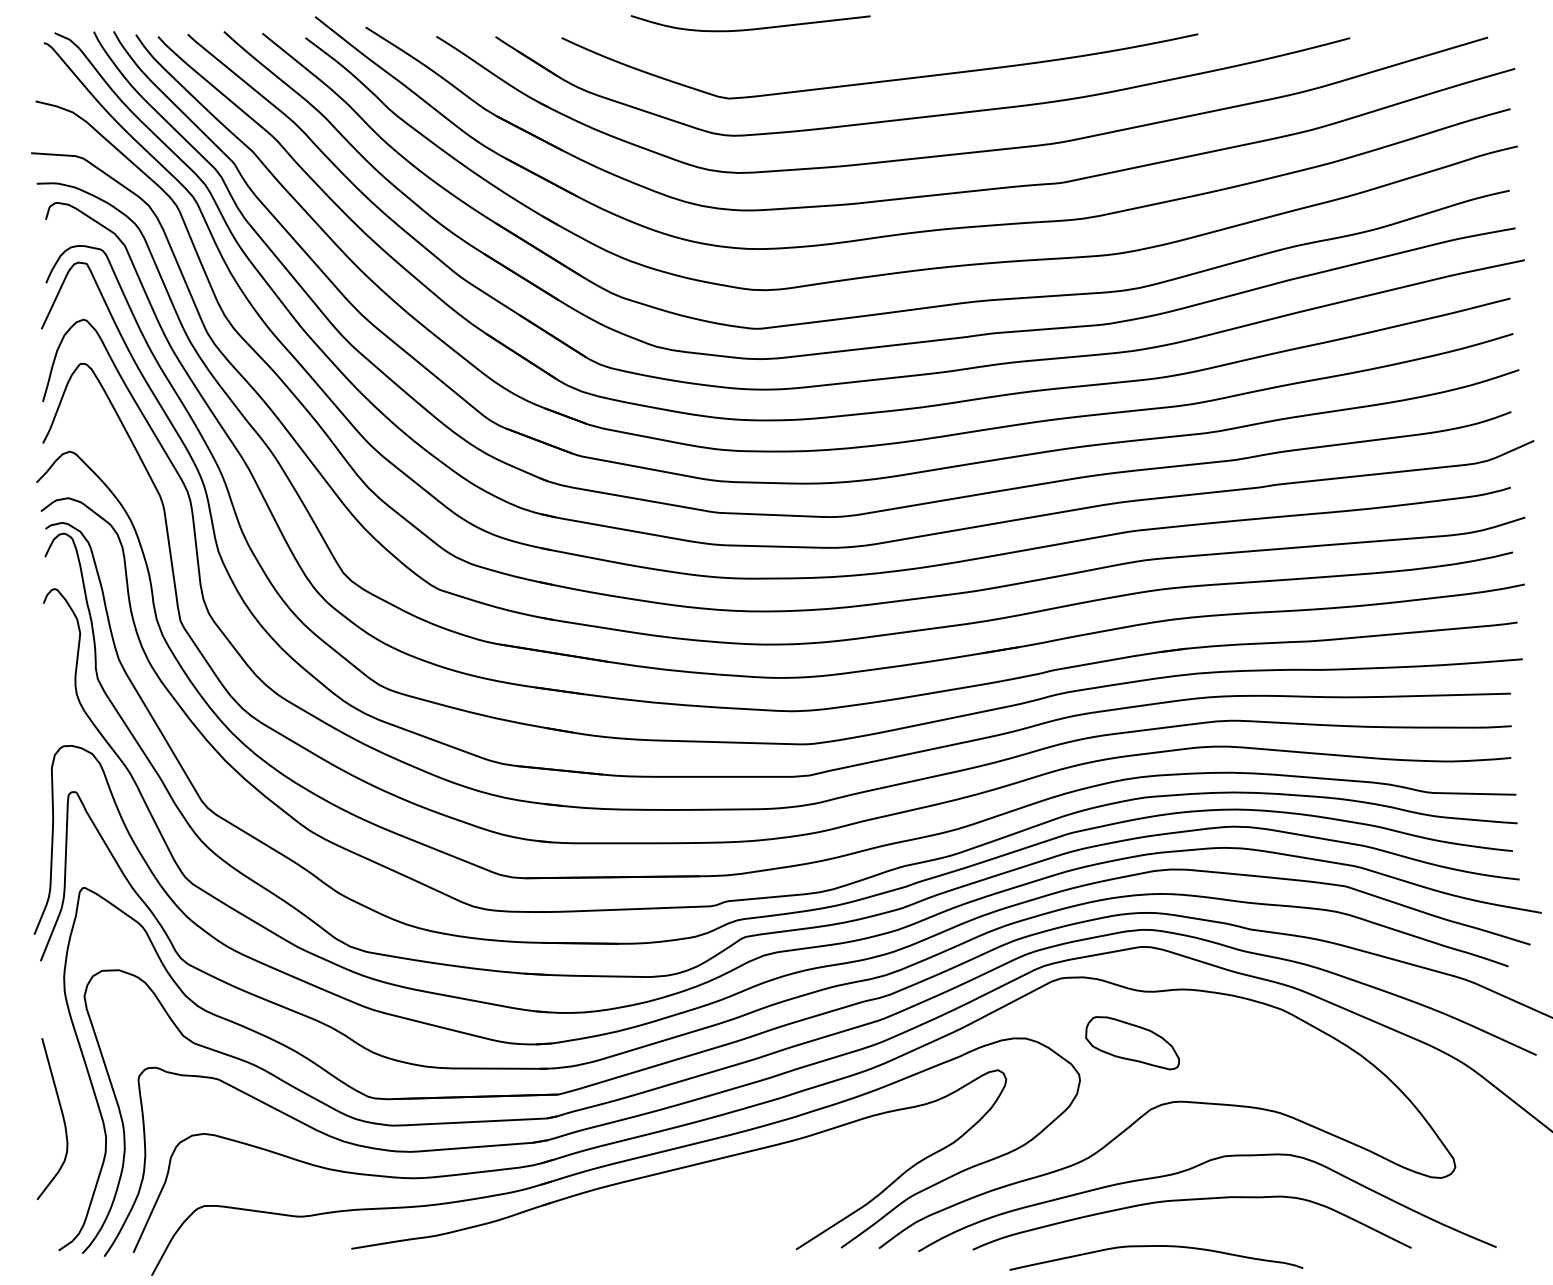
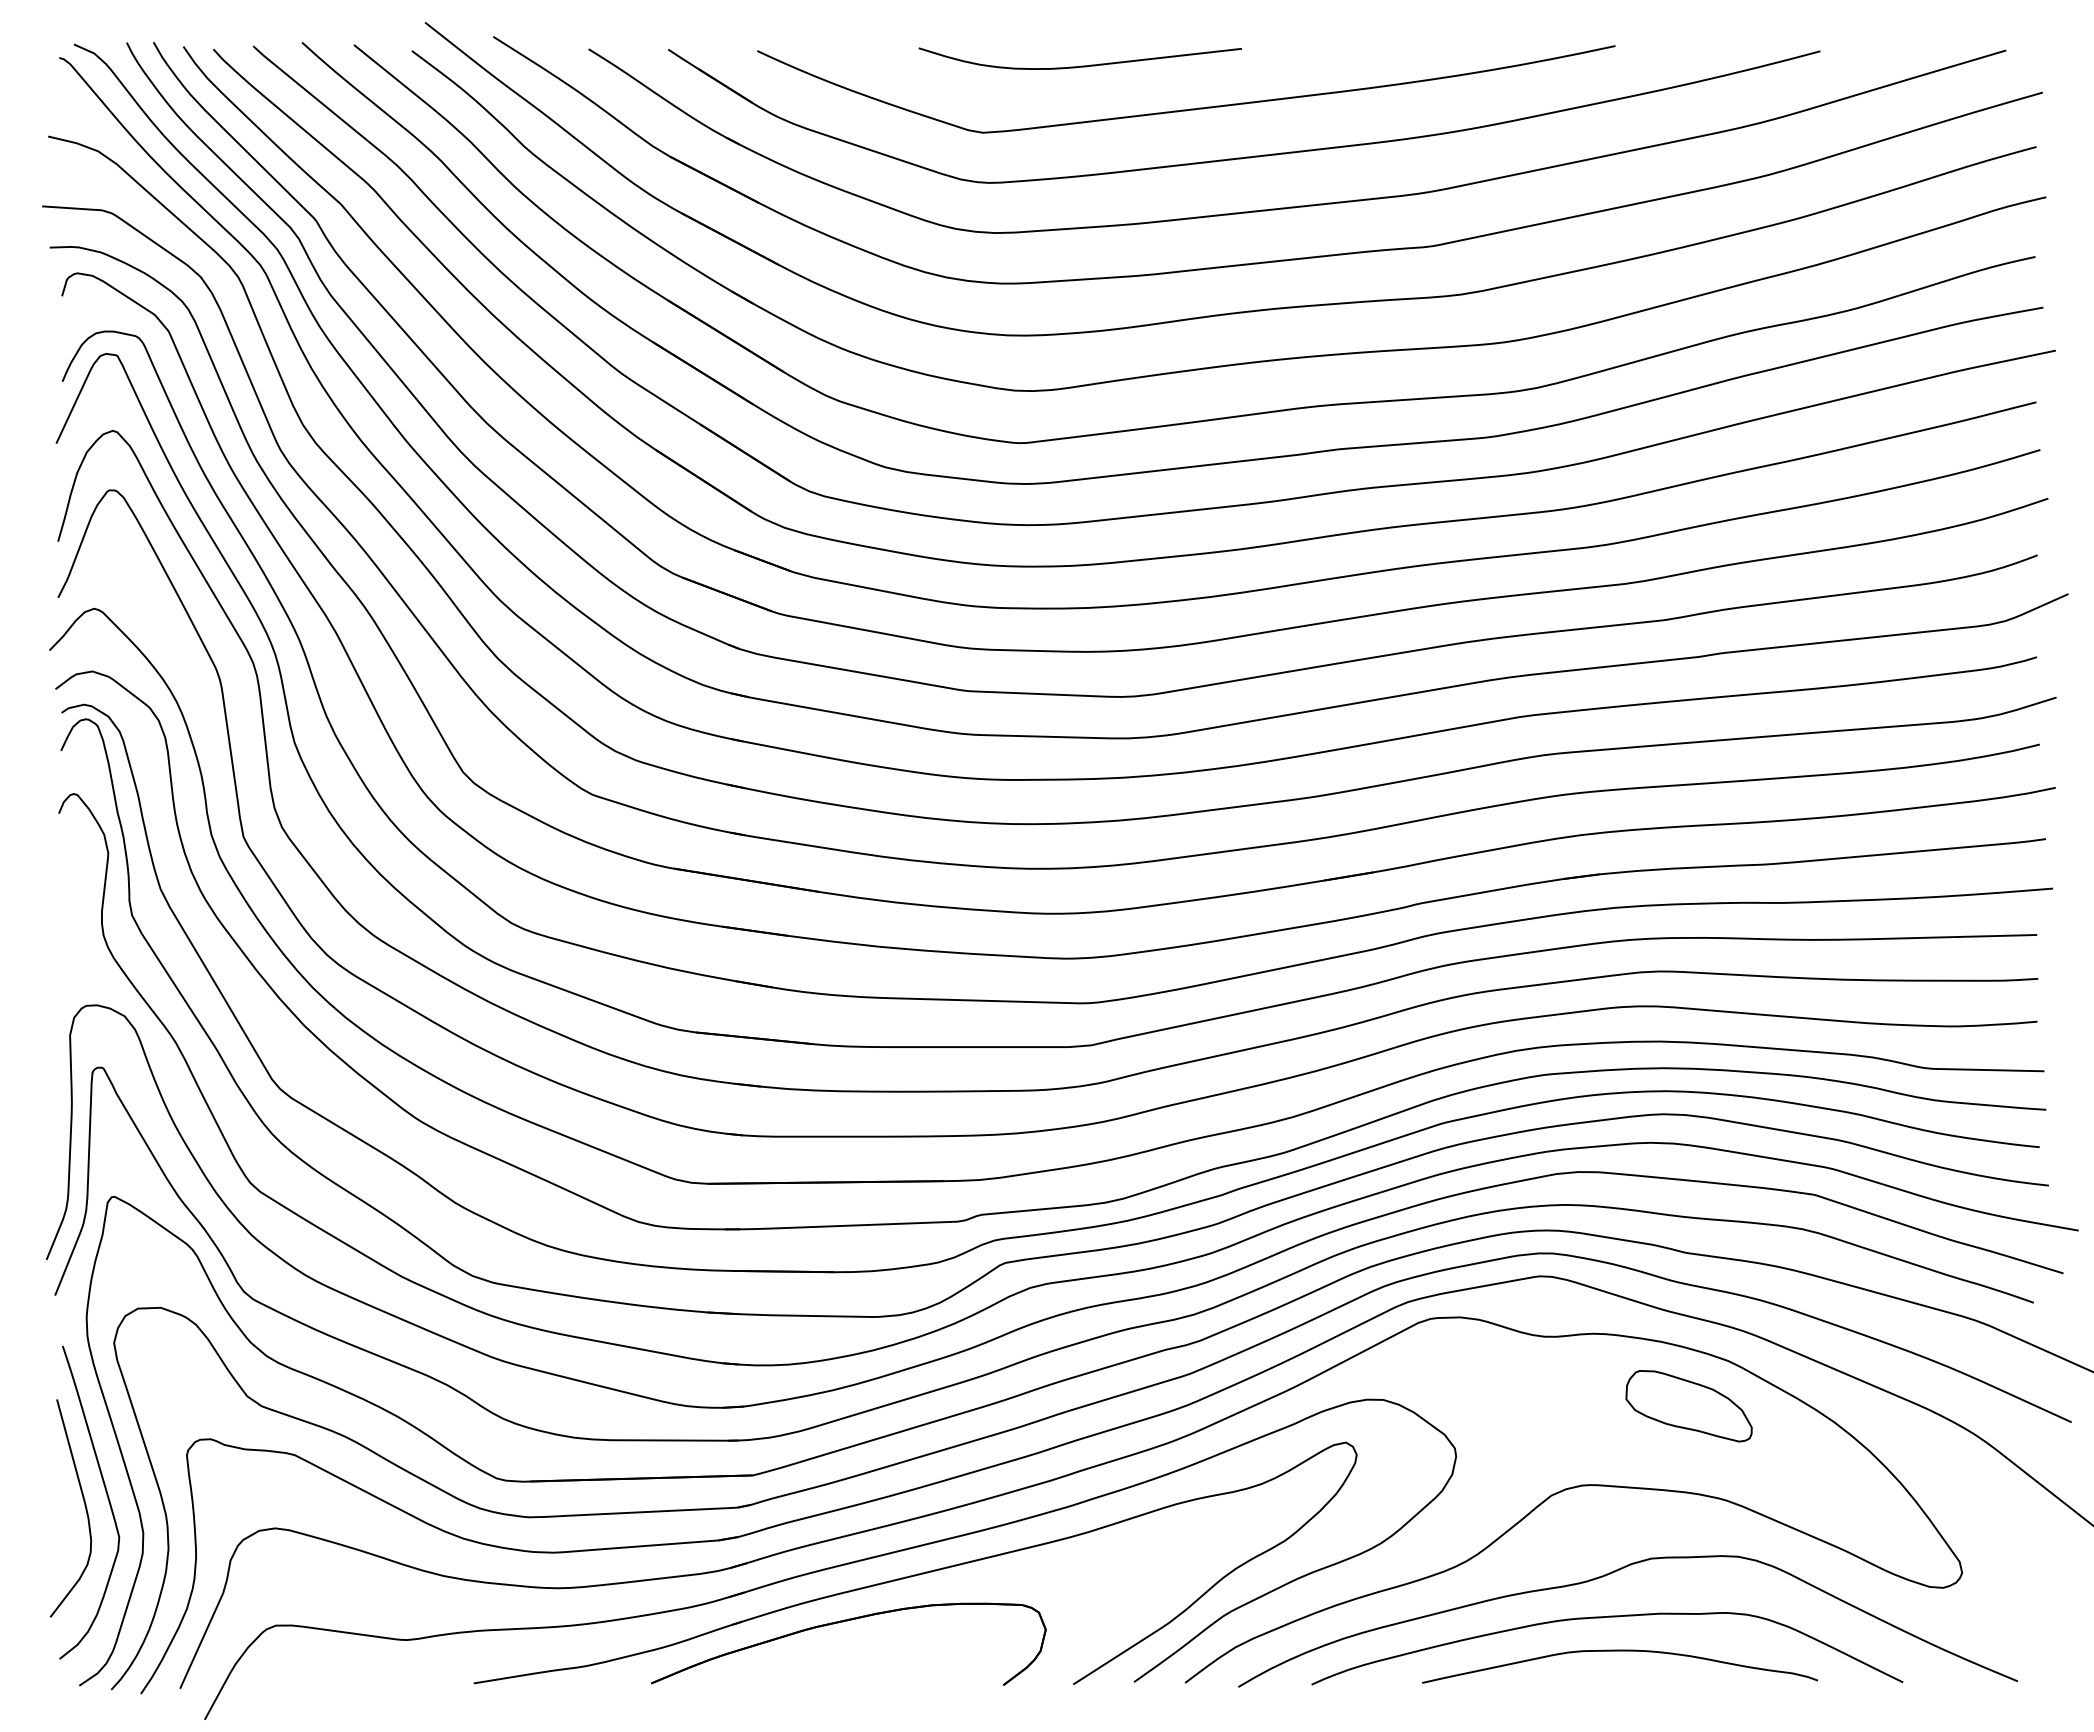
curve: (750, 28) -> (1080, 65), moved
part: (1132, 1043) -> (1688, 1406), moved
curve: (78, 1109) -> (106, 1495), added
part: (625, 1203) -> (843, 1622), added
curve: (1155, 1246) -> (1619, 1651), moved

